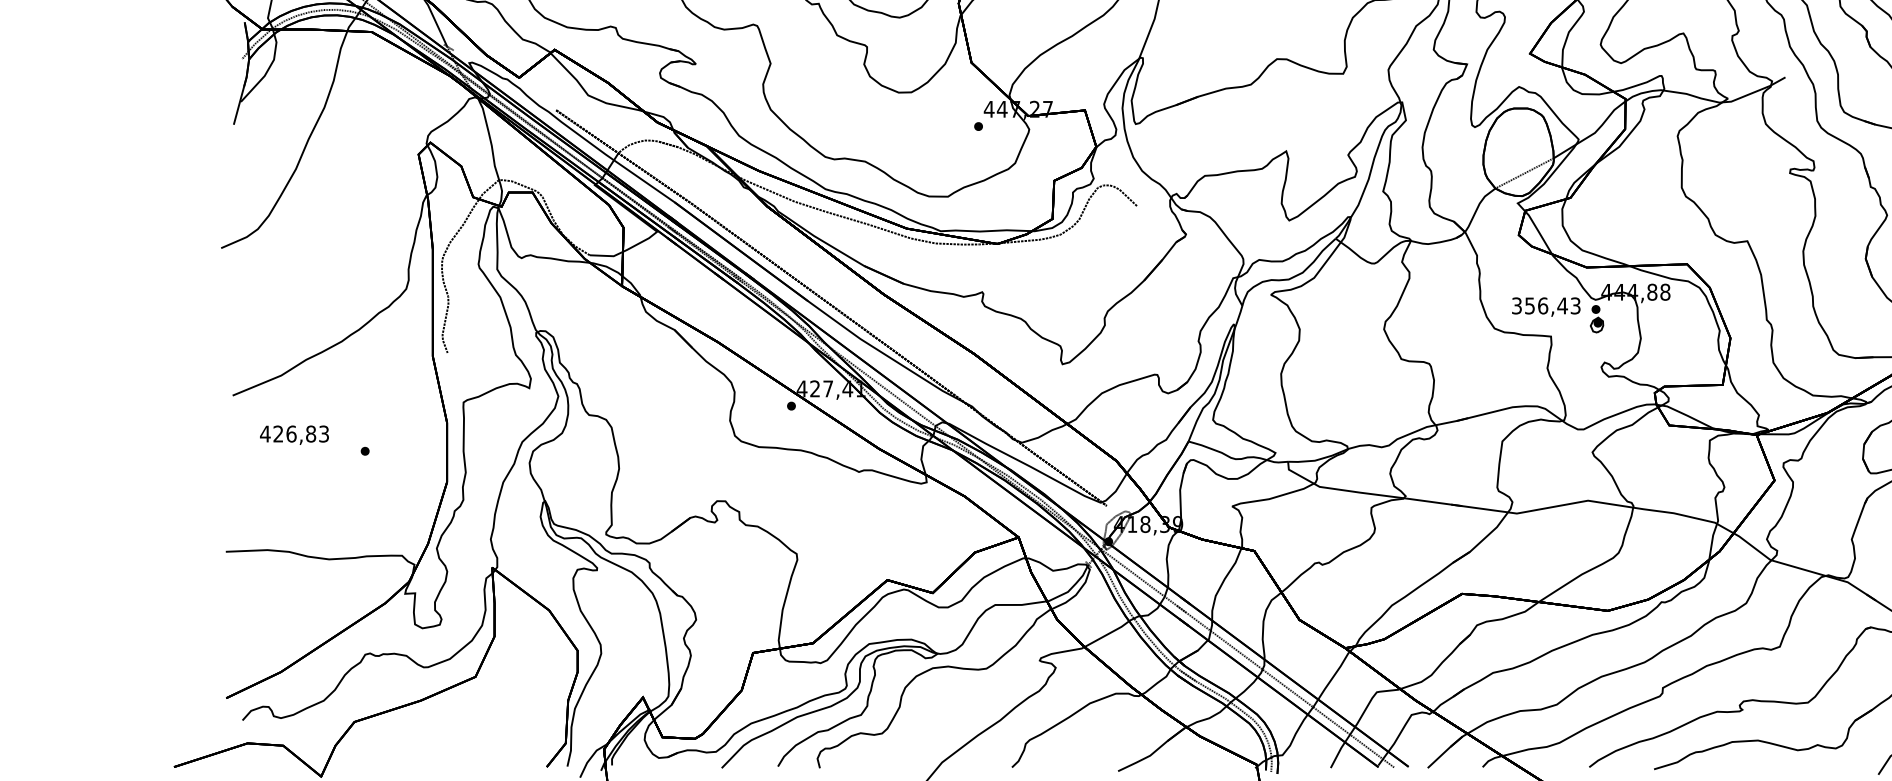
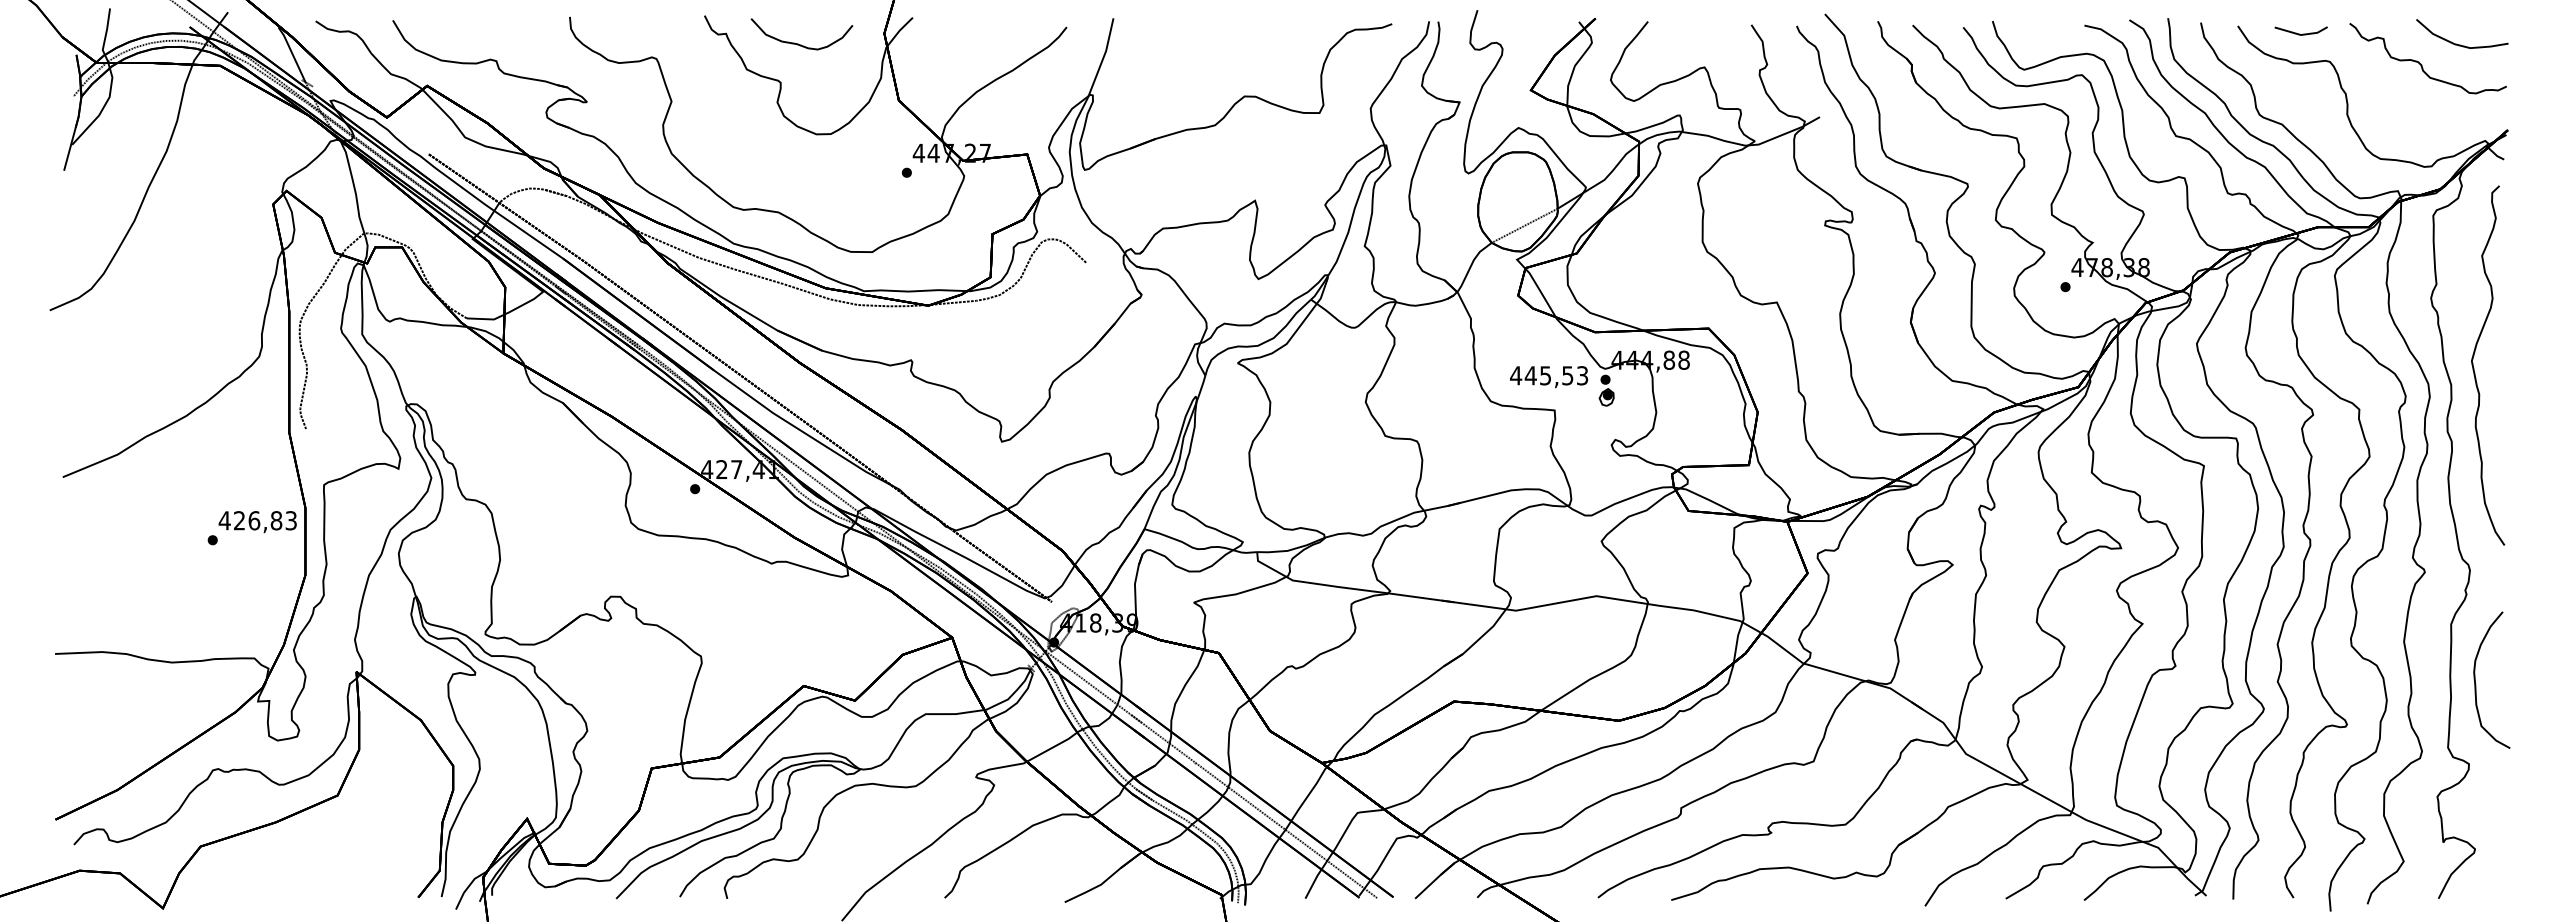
text: (1539, 305) -> (1541, 375), 356,43 -> 445,53
text: (294, 435) -> (257, 522), moved

